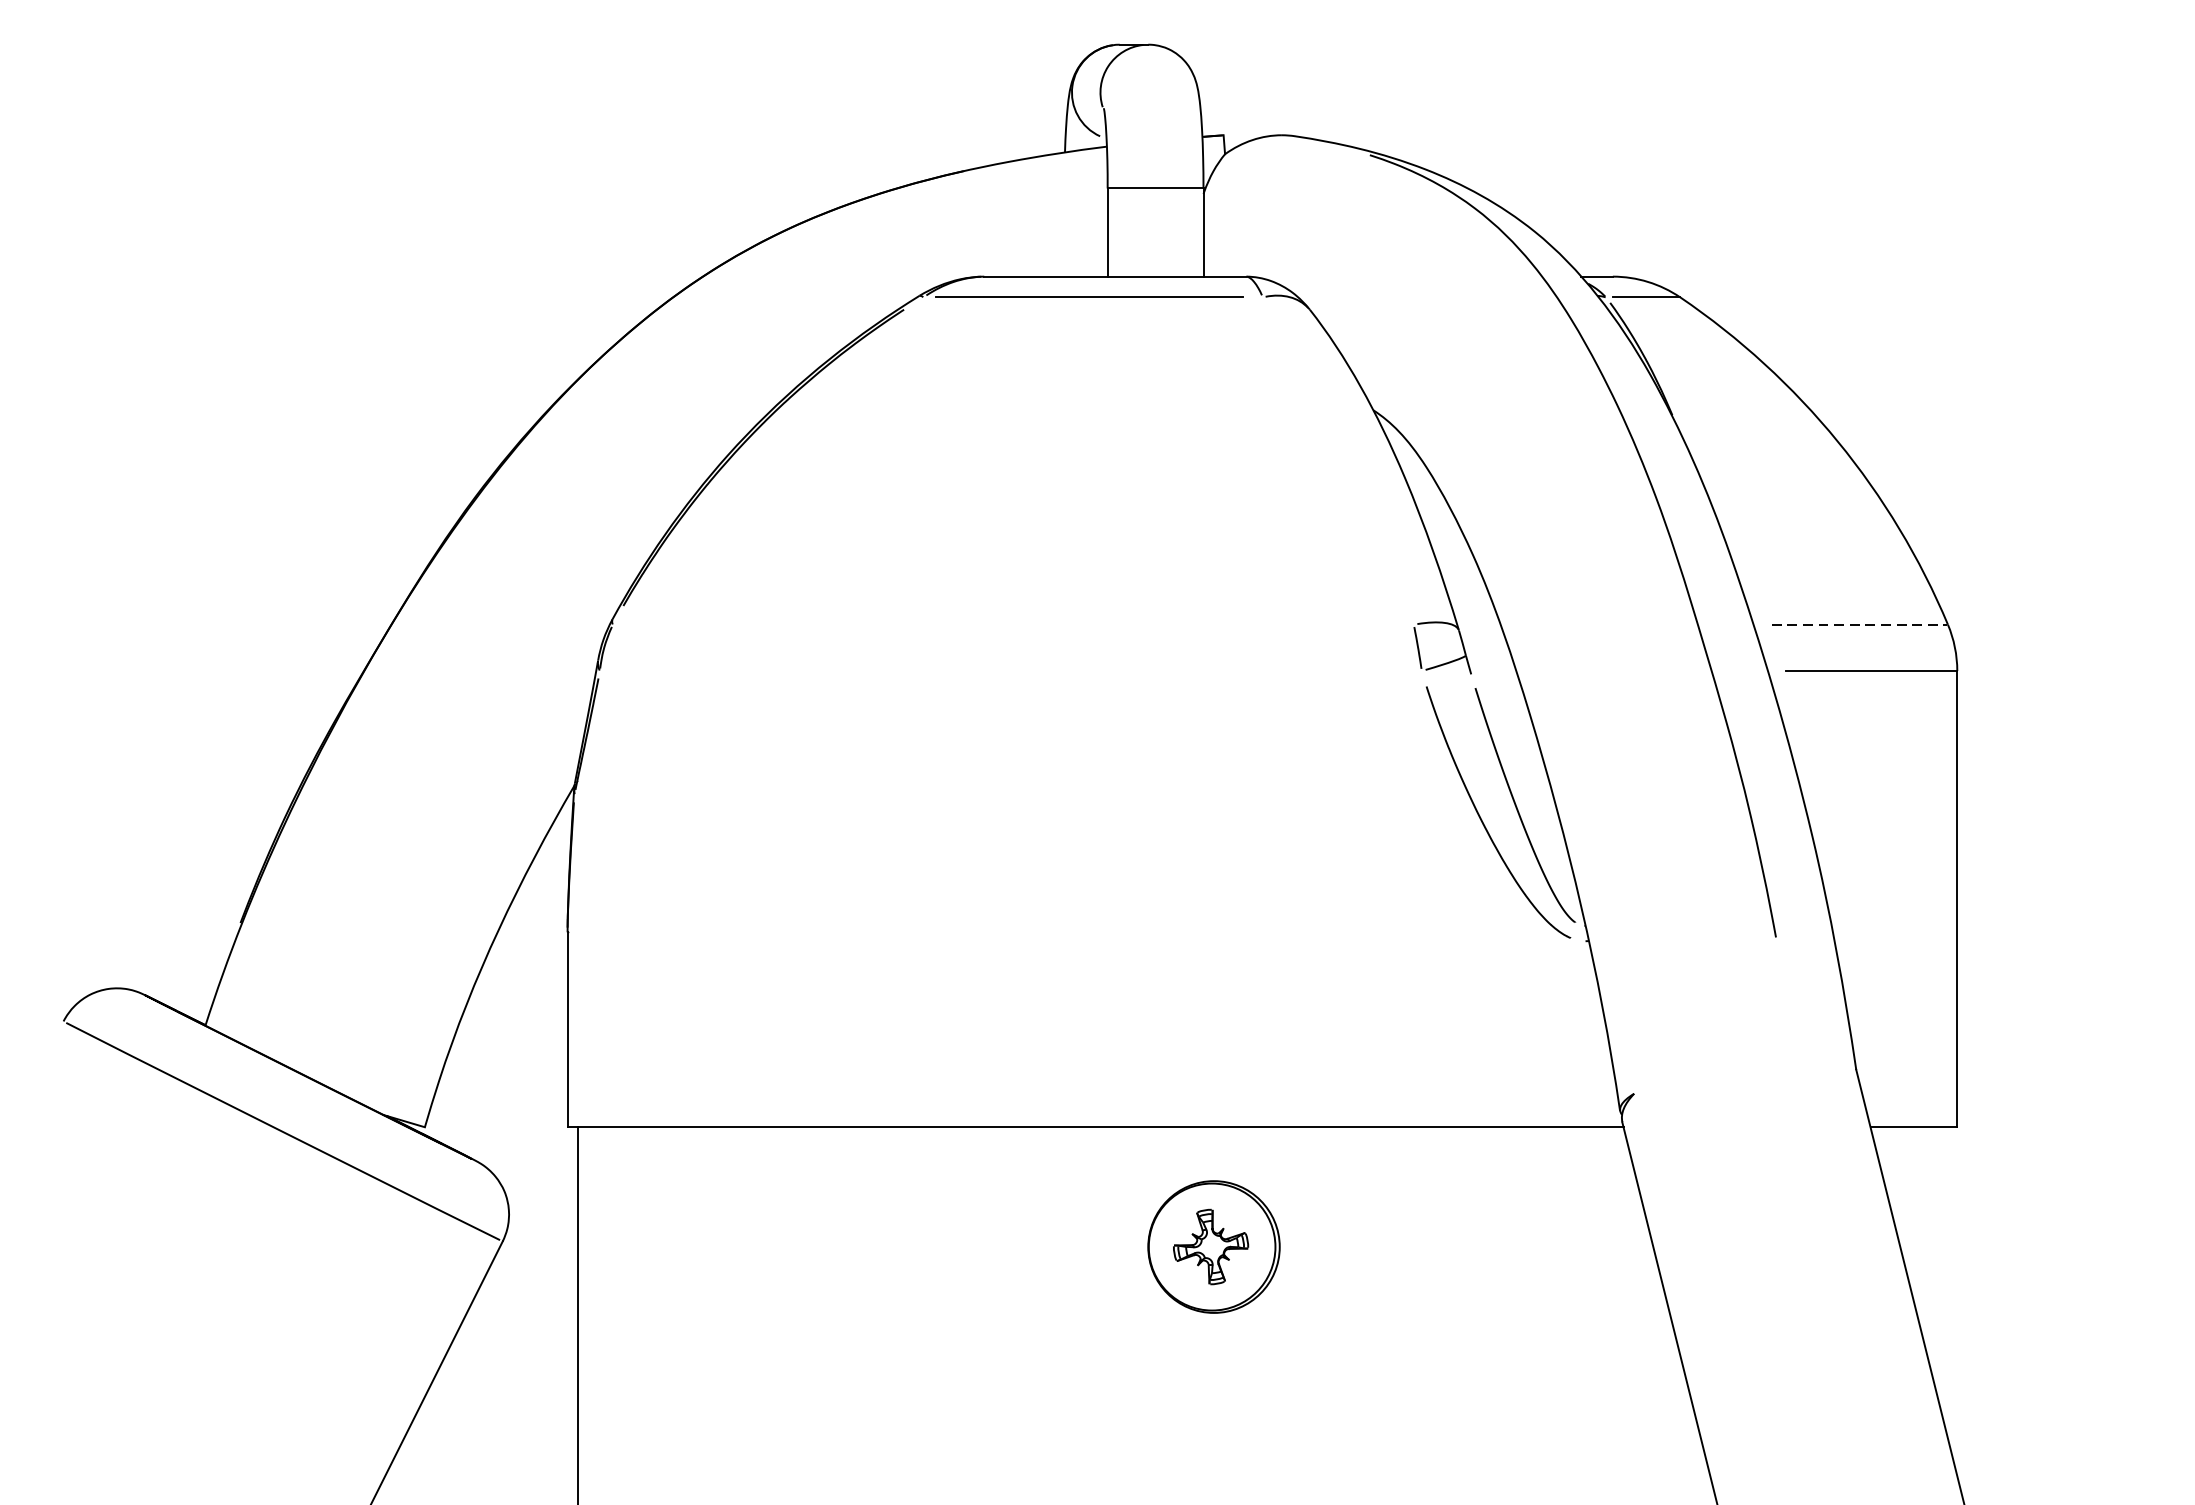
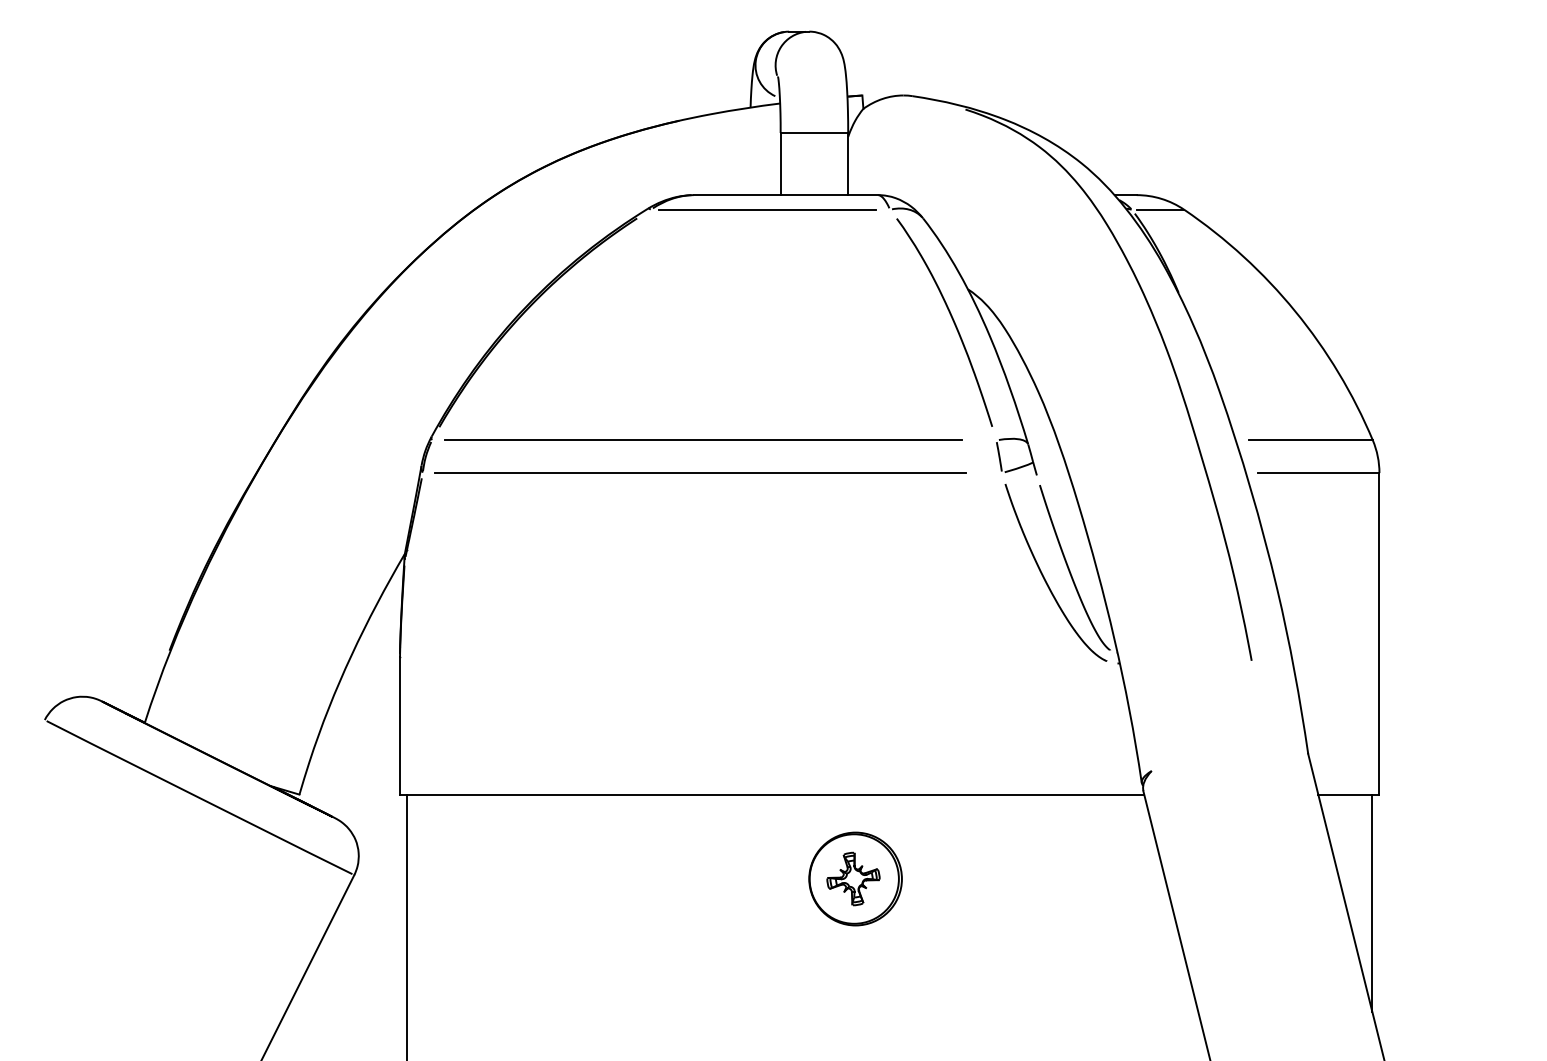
curve: (1350, 451) -> (951, 318), added
line: (996, 624) -> (702, 440), added
line: (1859, 624) -> (1310, 440), dashed -> solid
line: (993, 670) -> (700, 472), added
line: (1947, 1280) -> (1372, 902), added

